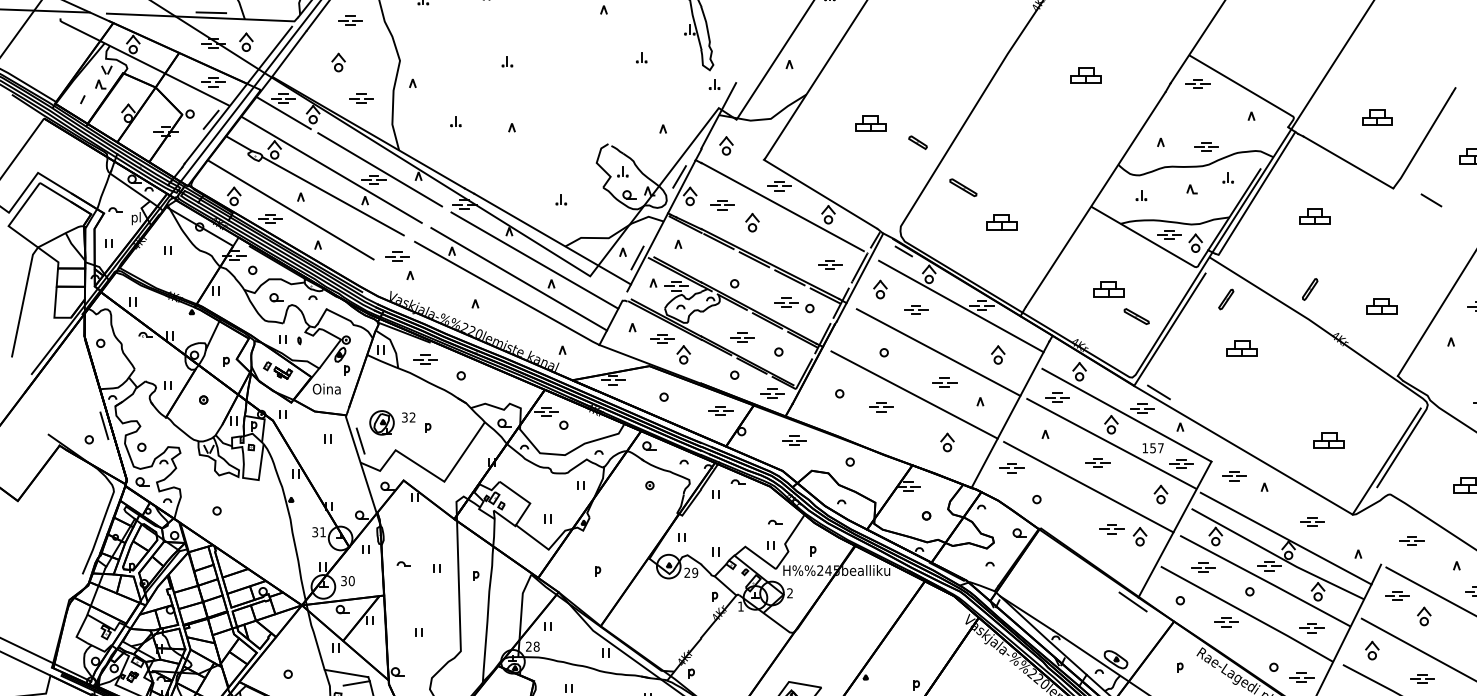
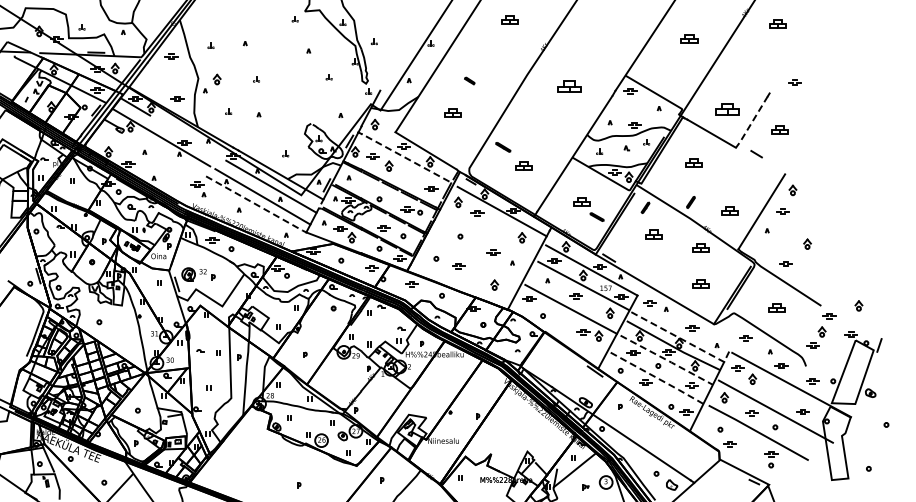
part: (337, 62) -> (216, 79), moved
part: (1085, 75) -> (569, 86), size x1.4
part: (1375, 115) -> (726, 108), size x1.4
part: (917, 141) -> (469, 80), moved
line: (1422, 141) -> (751, 122), solid -> dashed
line: (379, 169) -> (187, 137), removed
line: (331, 195) -> (161, 151), removed
line: (782, 206) -> (405, 157), solid -> dashed
line: (291, 210) -> (139, 159), removed
line: (507, 293) -> (256, 204), solid -> dashed
line: (937, 352) -> (489, 236), removed
part: (1327, 372) -> (700, 247), added
line: (913, 395) -> (476, 259), removed
line: (1296, 544) -> (683, 340), solid -> dashed
line: (1266, 581) -> (667, 360), solid -> dashed
line: (1248, 614) -> (657, 378), solid -> dashed

